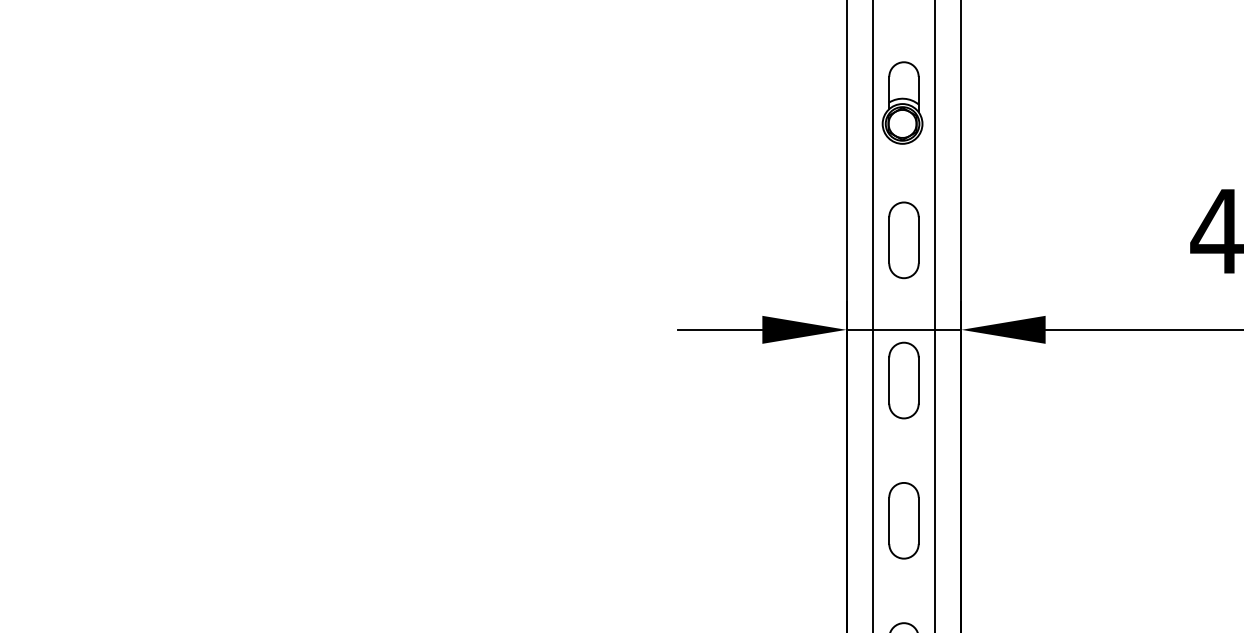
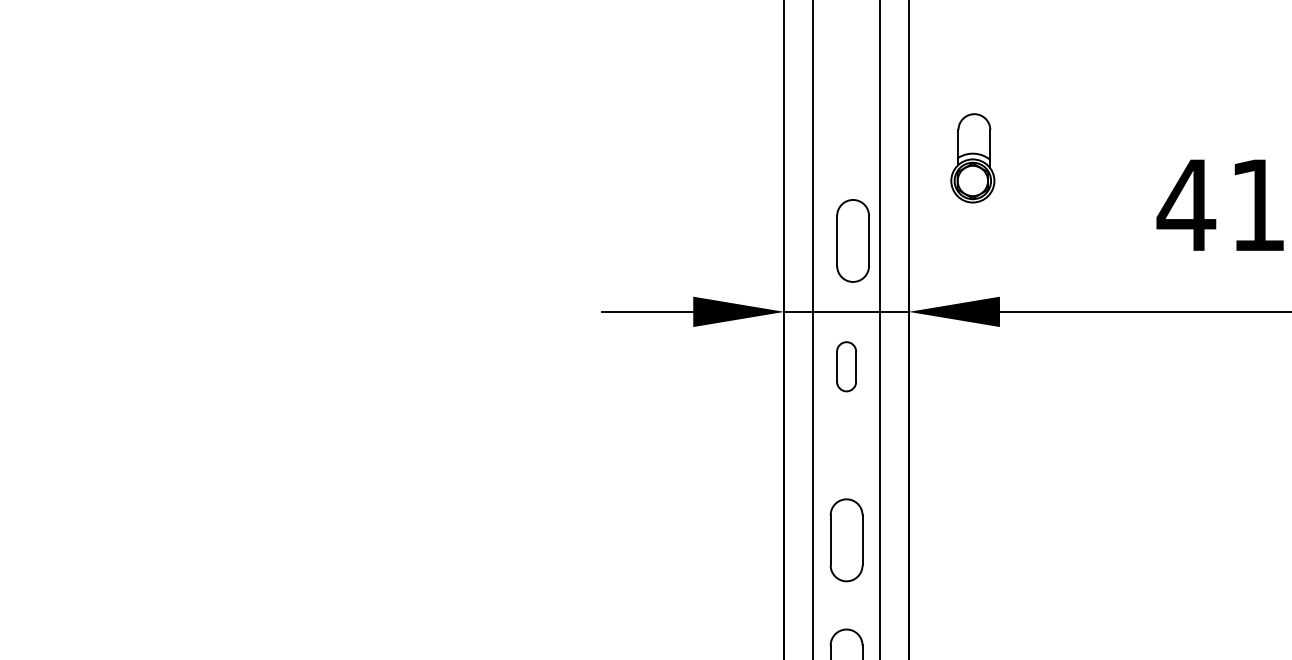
part: (902, 102) -> (972, 157), moved
part: (903, 240) -> (852, 241), moved
part: (903, 380) -> (846, 366), size x0.6
part: (903, 520) -> (846, 540), moved

